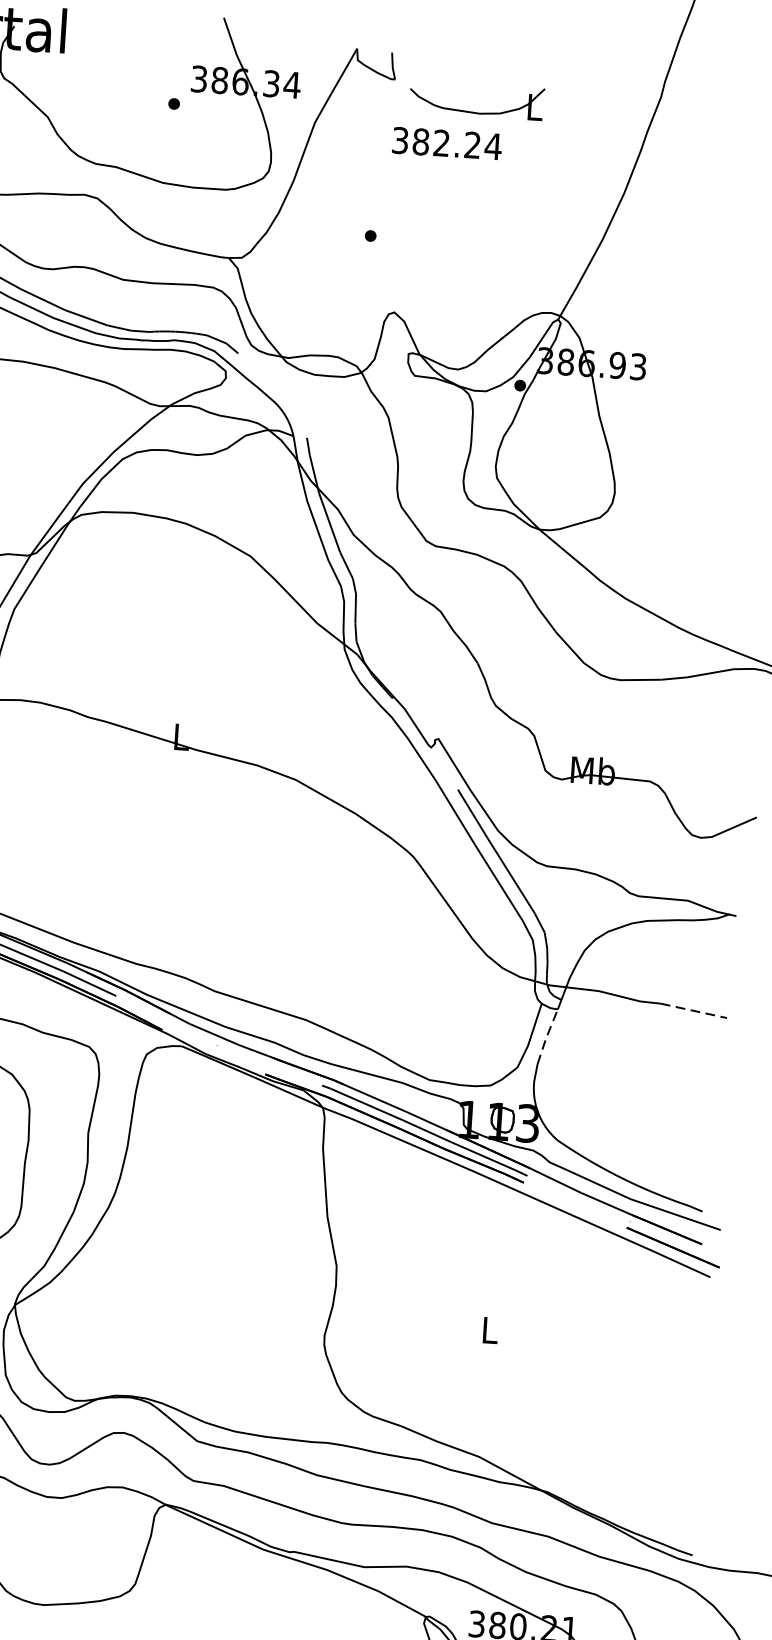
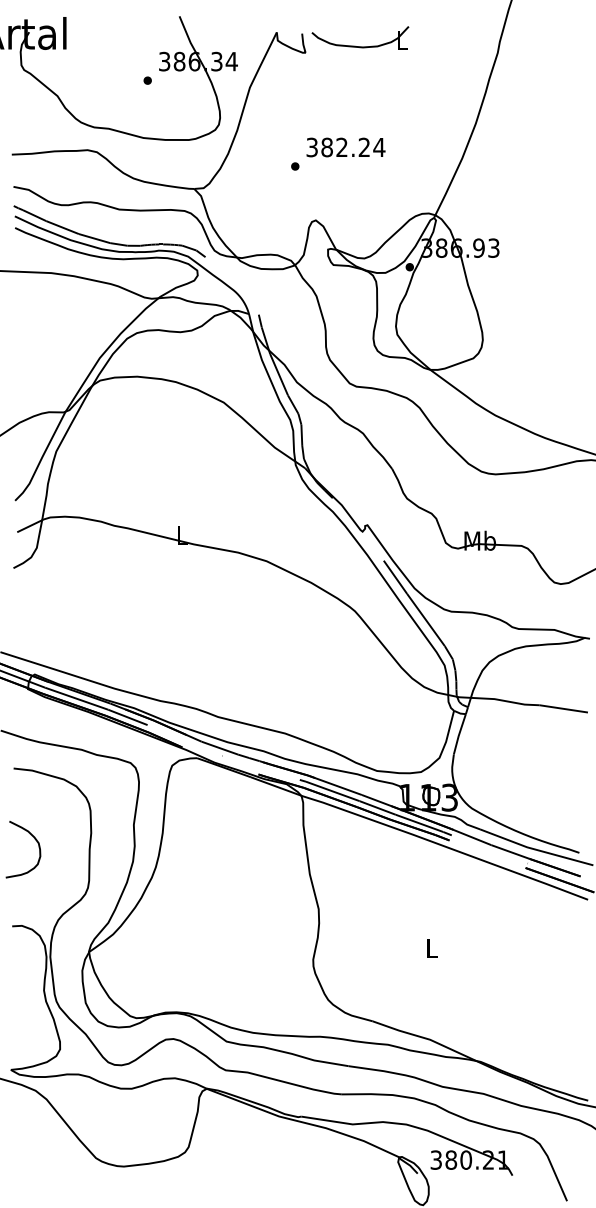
part: (476, 112) -> (360, 46), moved
text: (446, 143) -> (345, 147), moved
line: (694, 1010) -> (564, 708), dashed -> solid
line: (547, 1036) -> (459, 734), dashed -> solid

